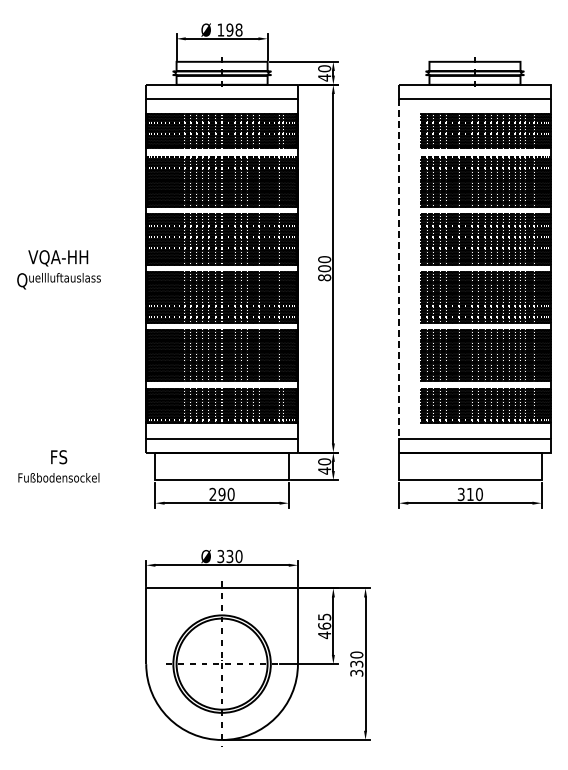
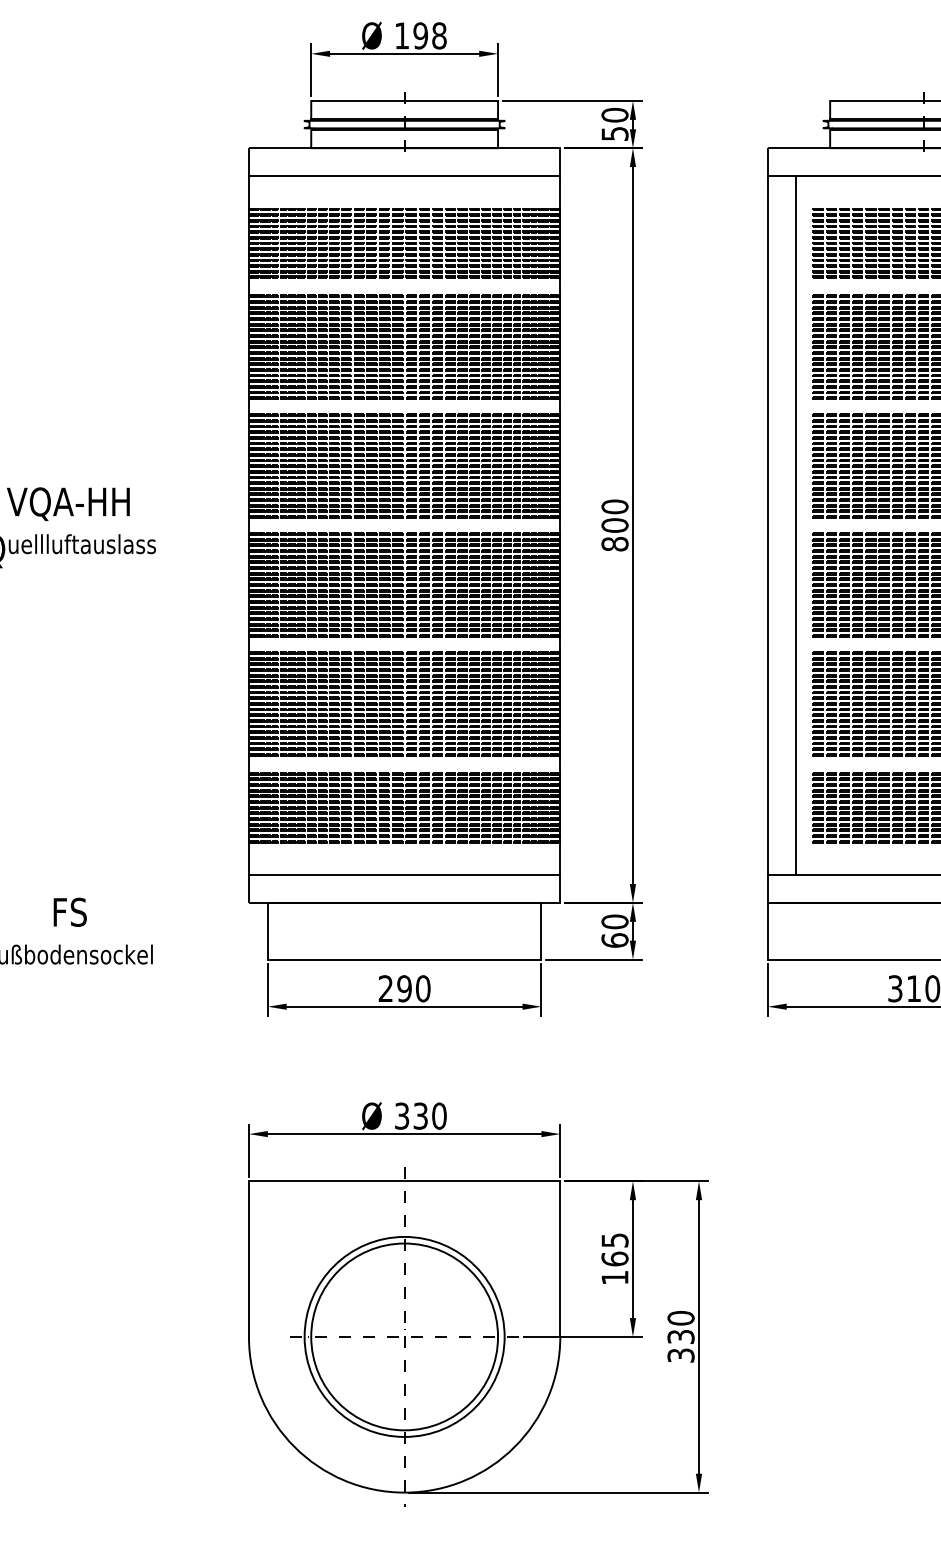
text: (324, 77) -> (614, 133), 40 -> 50
line: (412, 268) -> (795, 525), added
line: (399, 269) -> (768, 527), dashed -> solid
text: (324, 470) -> (614, 939), 40 -> 60
text: (324, 635) -> (614, 1278), 465 -> 165

